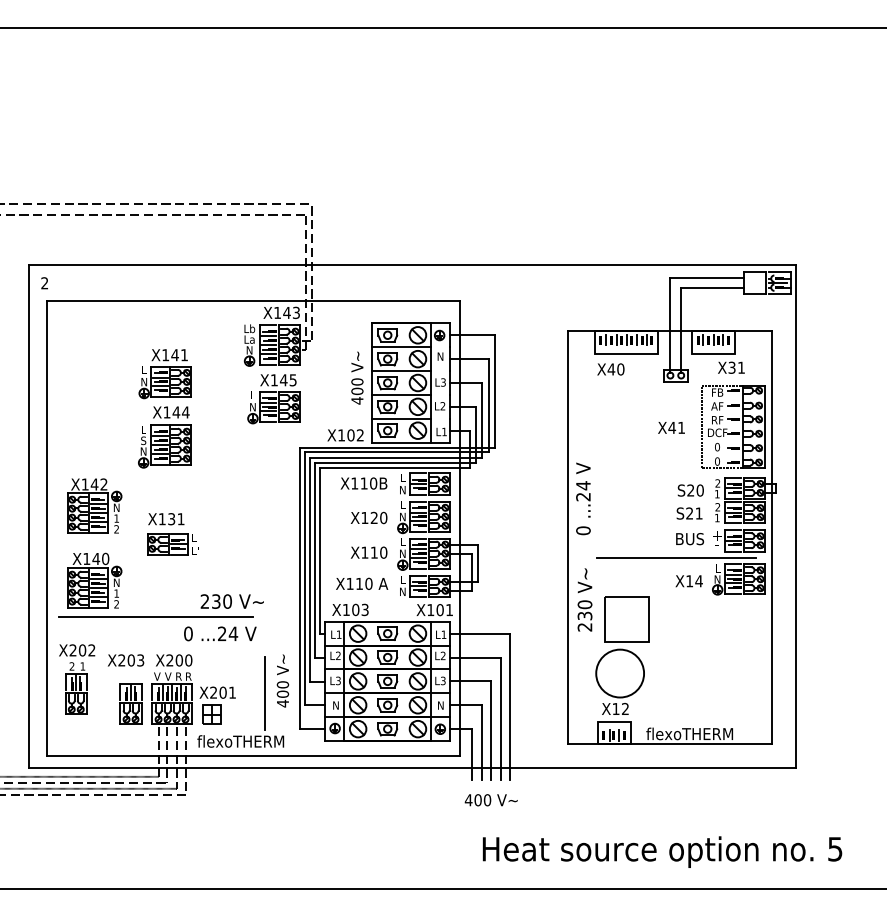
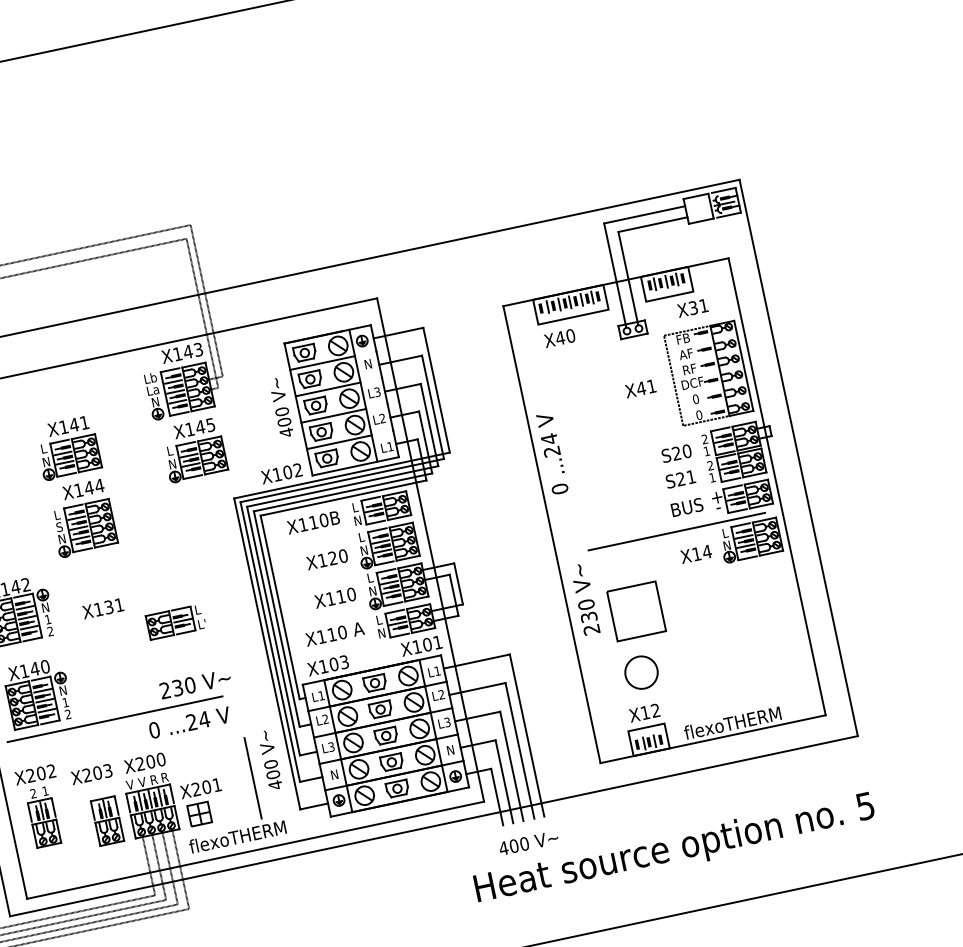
text: (583, 498) -> (552, 453), moved
part: (172, 544) -> (175, 622), moved
circle: (620, 673) -> (641, 672), size x0.6
text: (662, 851) -> (674, 849), moved

